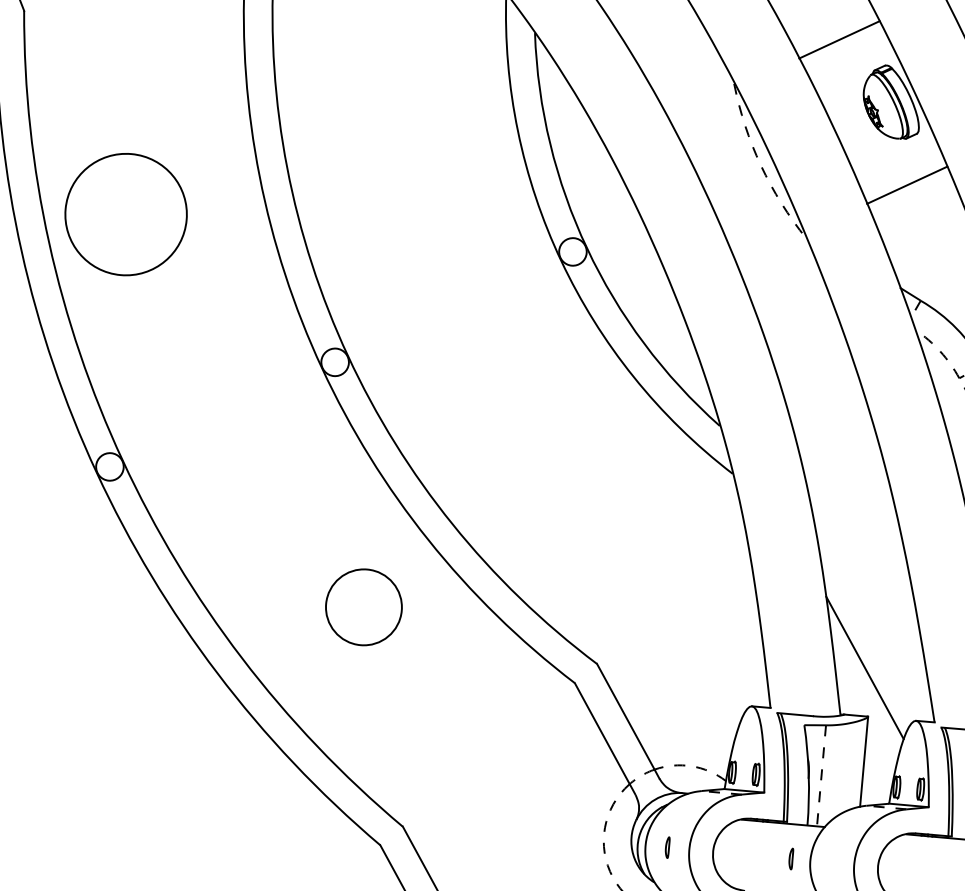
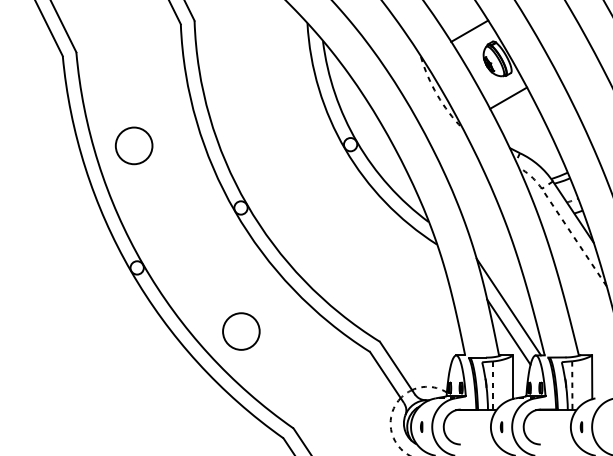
circle: (124, 213) -> (133, 145), size x0.62
circle: (364, 607) -> (241, 331), moved
line: (868, 614) -> (508, 306), added
part: (791, 857) -> (501, 426), moved

